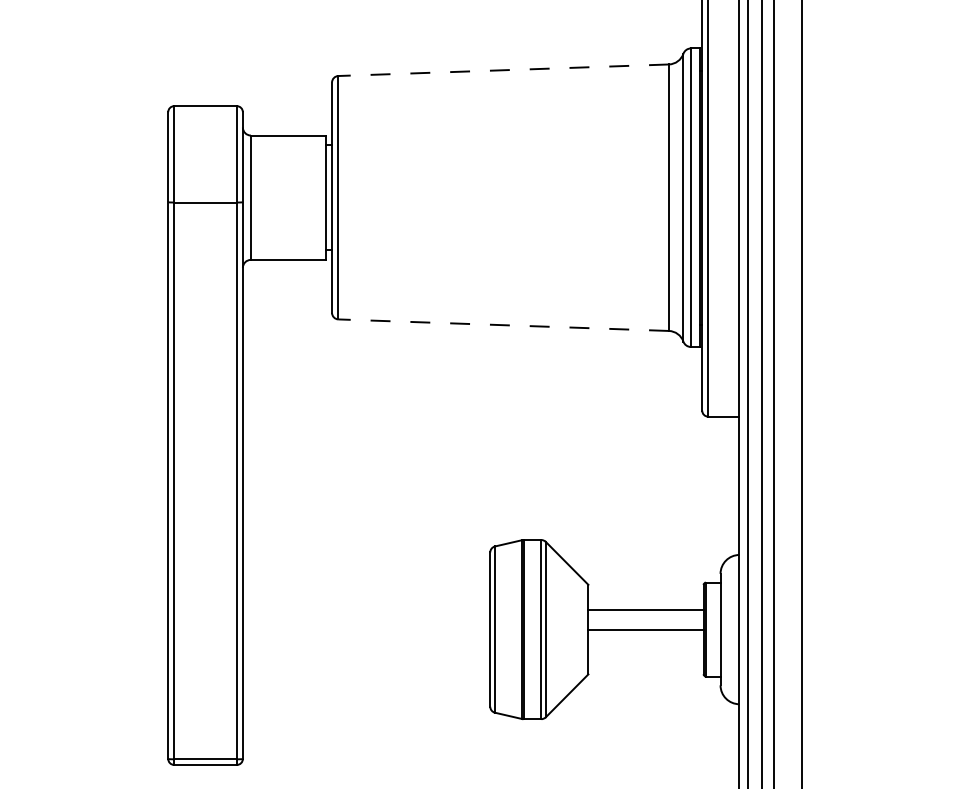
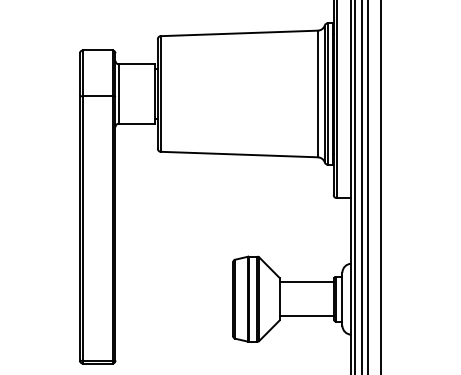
line: (503, 70) -> (239, 33), dashed -> solid
line: (503, 325) -> (239, 154), dashed -> solid
line: (644, 609) -> (306, 315), moved
line: (644, 630) -> (306, 282), moved

